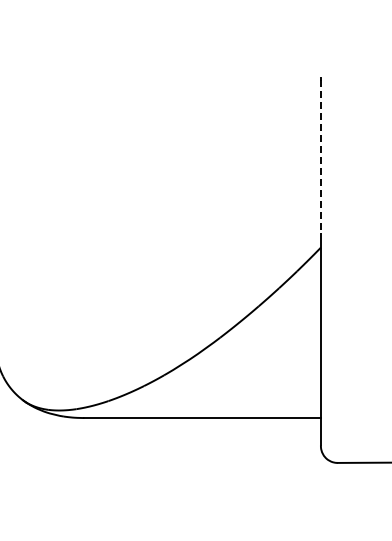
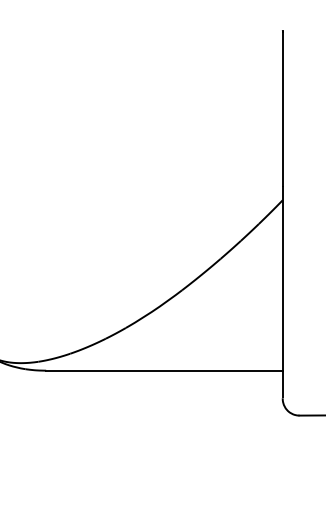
line: (320, 156) -> (282, 109), dashed -> solid

